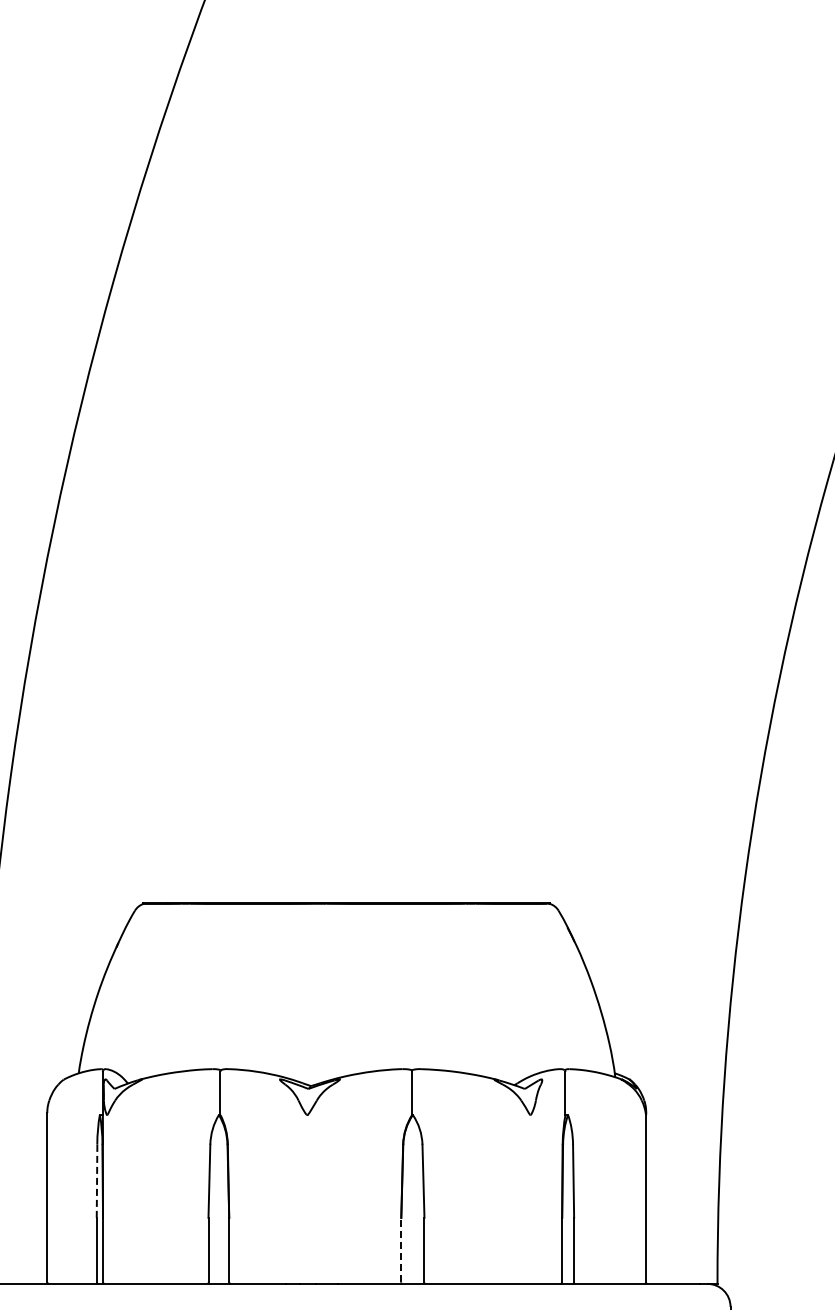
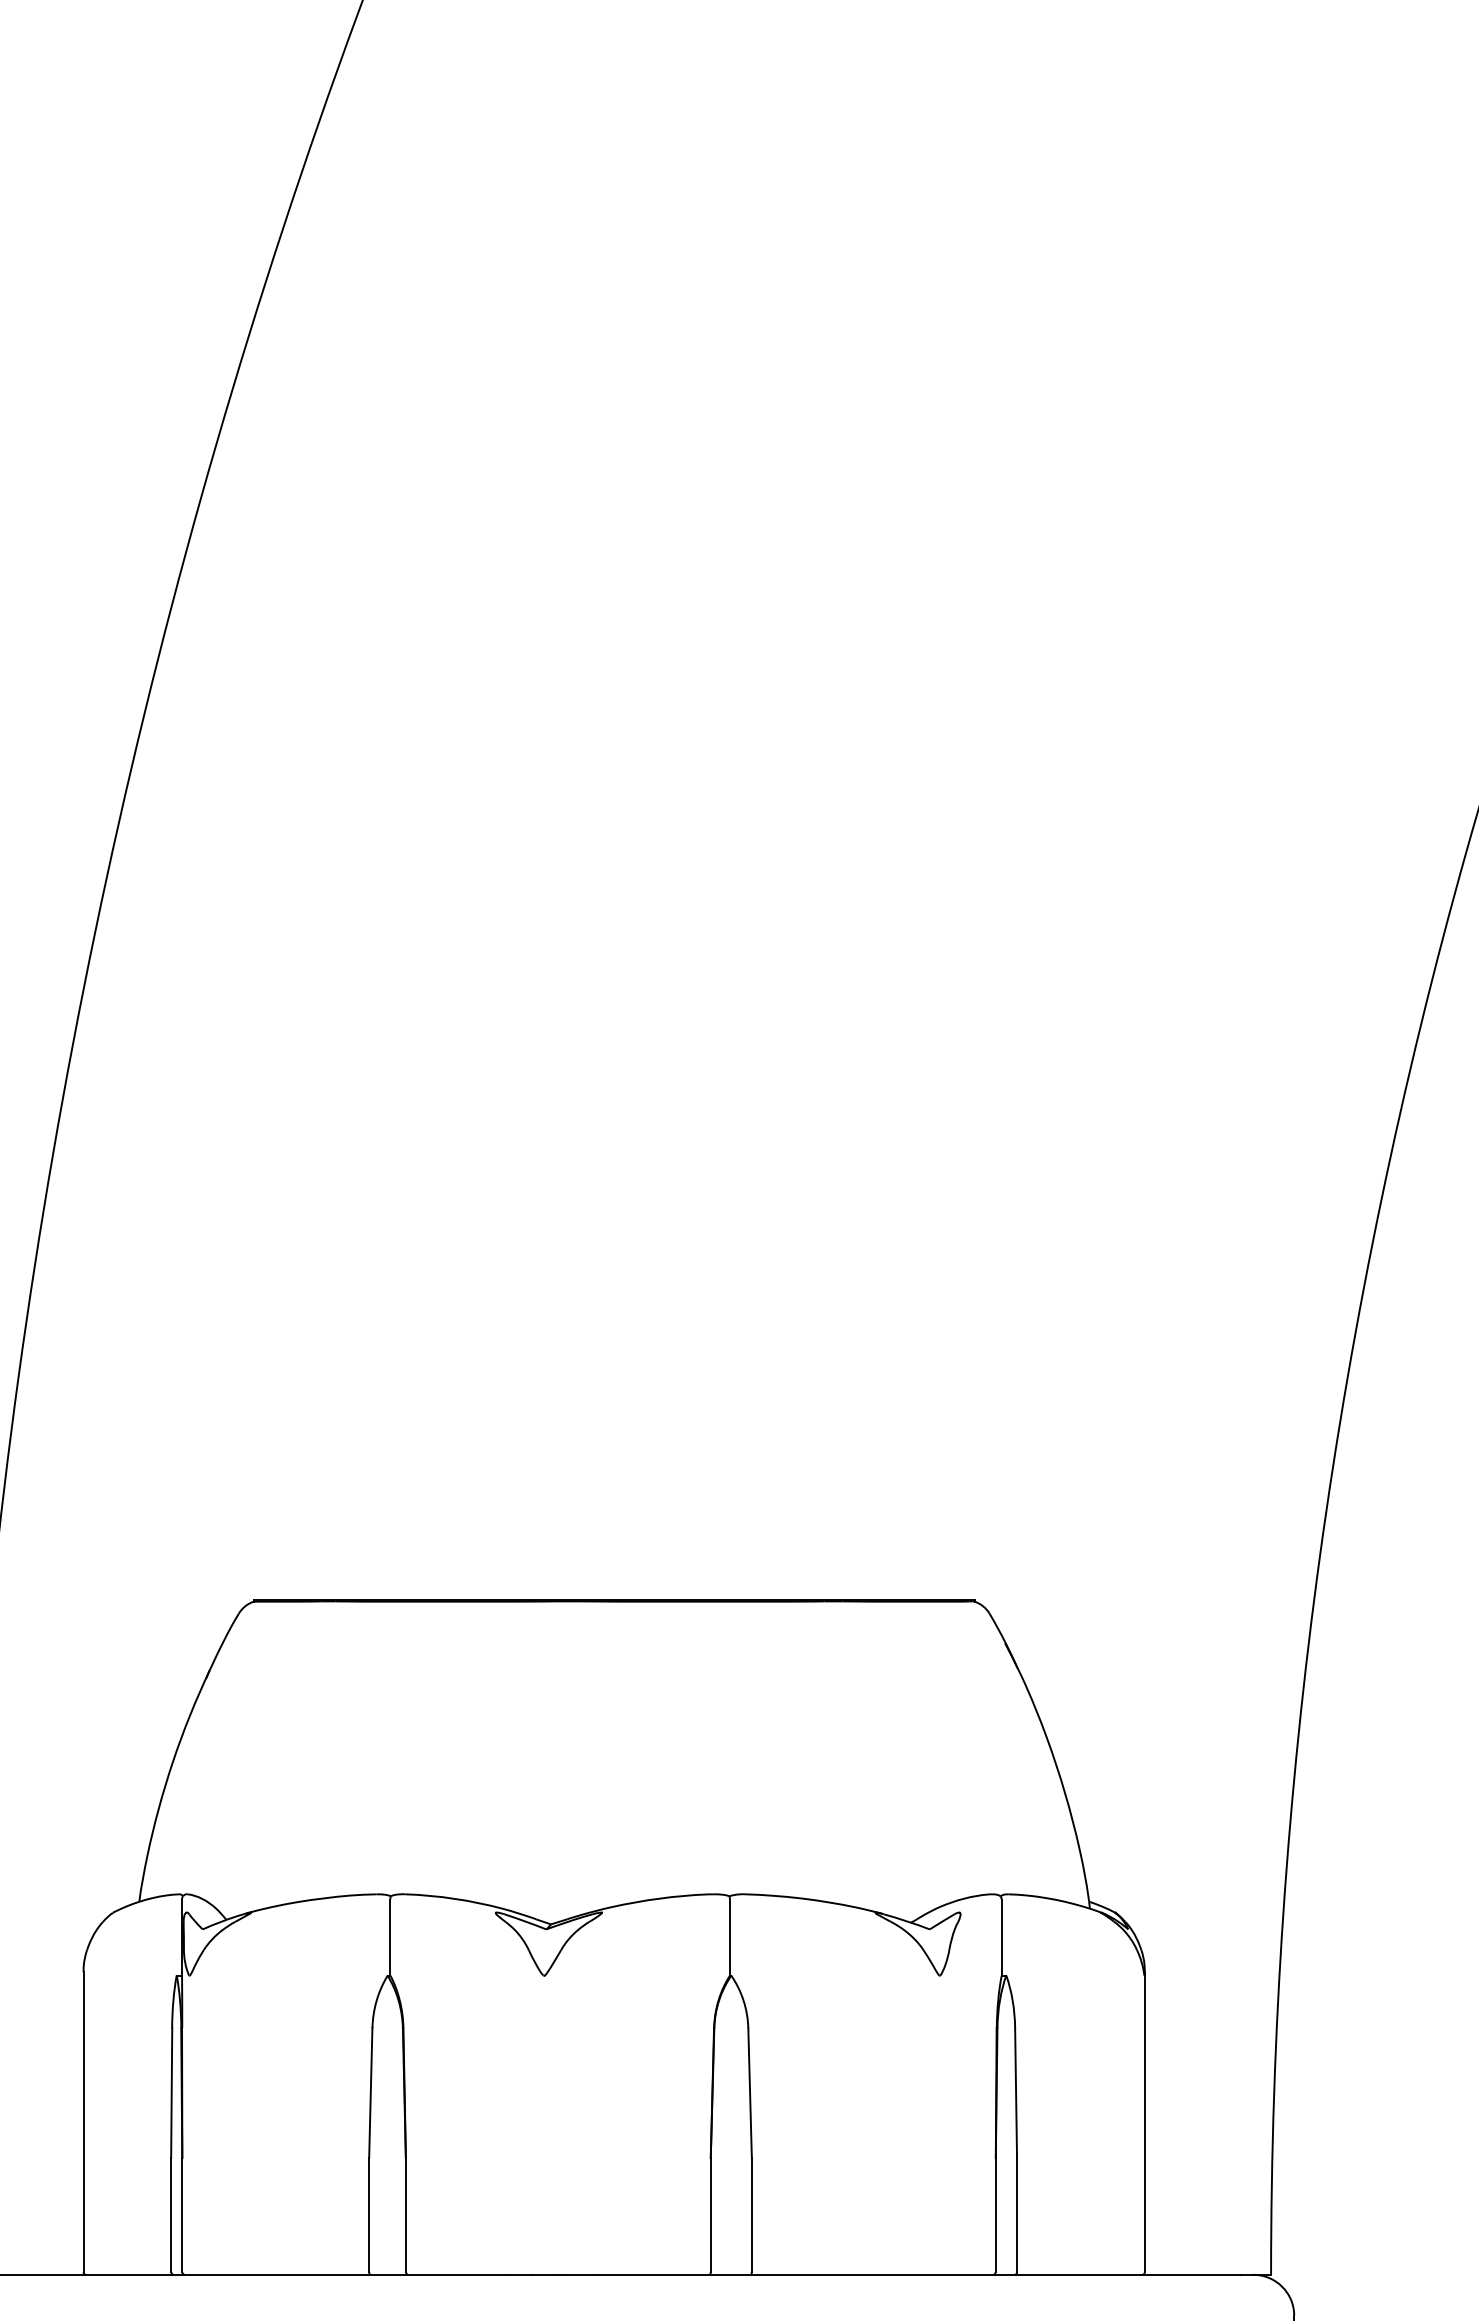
line: (97, 1181) -> (172, 2093), dashed -> solid
line: (401, 1249) -> (711, 2213), dashed -> solid

